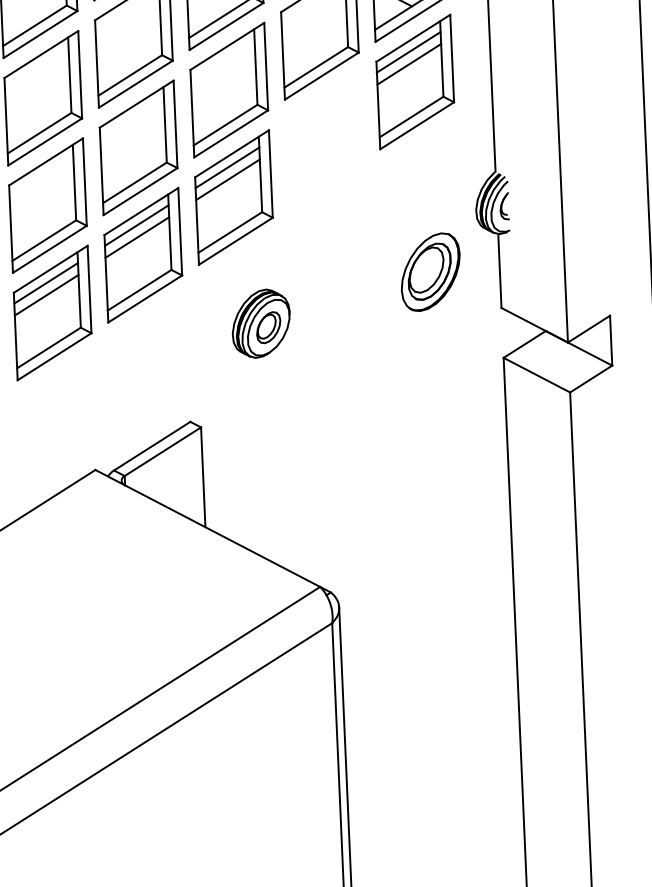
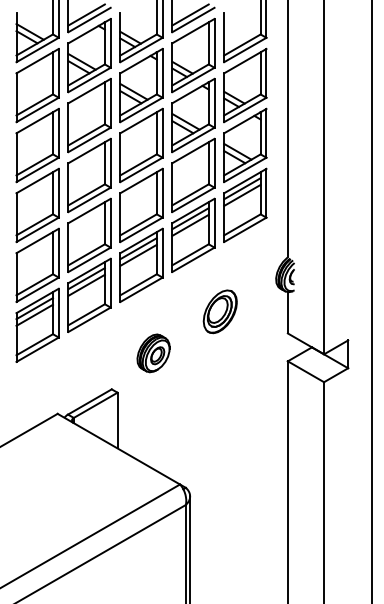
part: (324, 138) -> (193, 234), added
part: (429, 271) -> (219, 311), moved
part: (261, 323) -> (153, 353), moved

